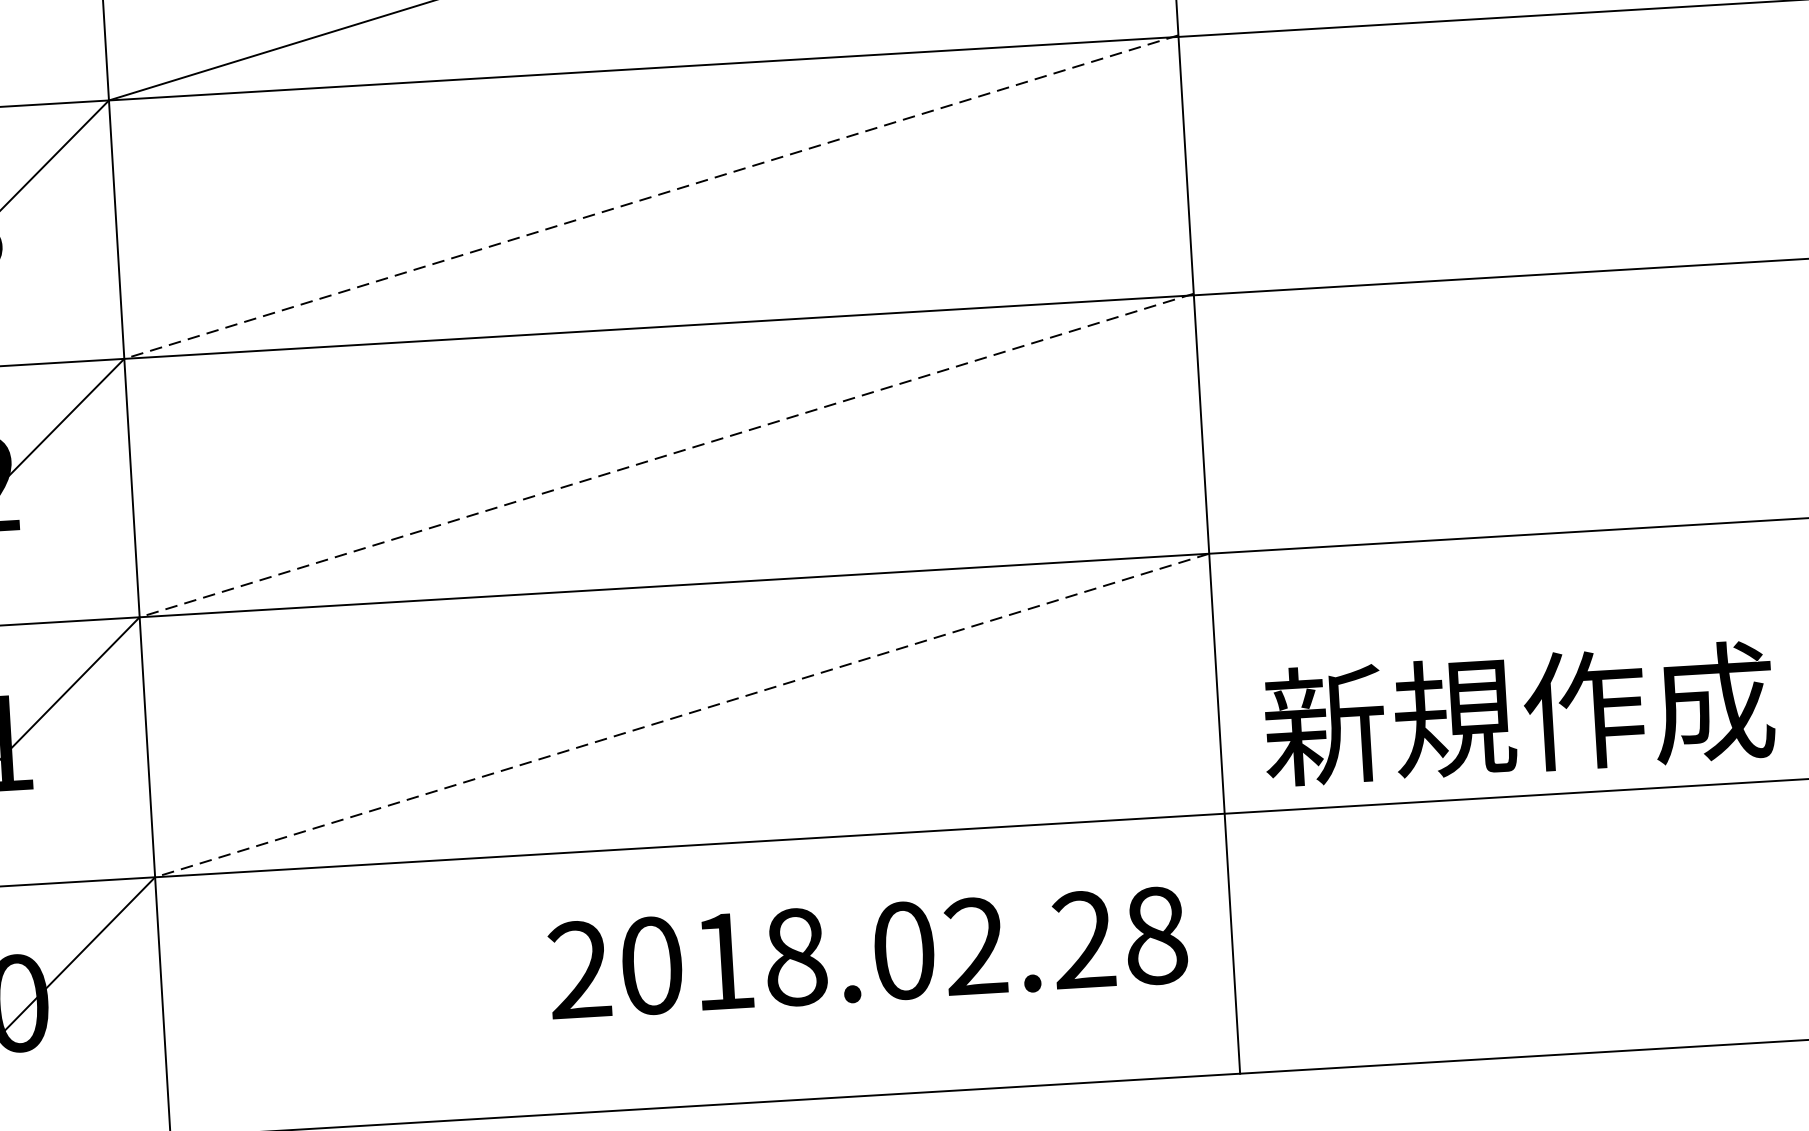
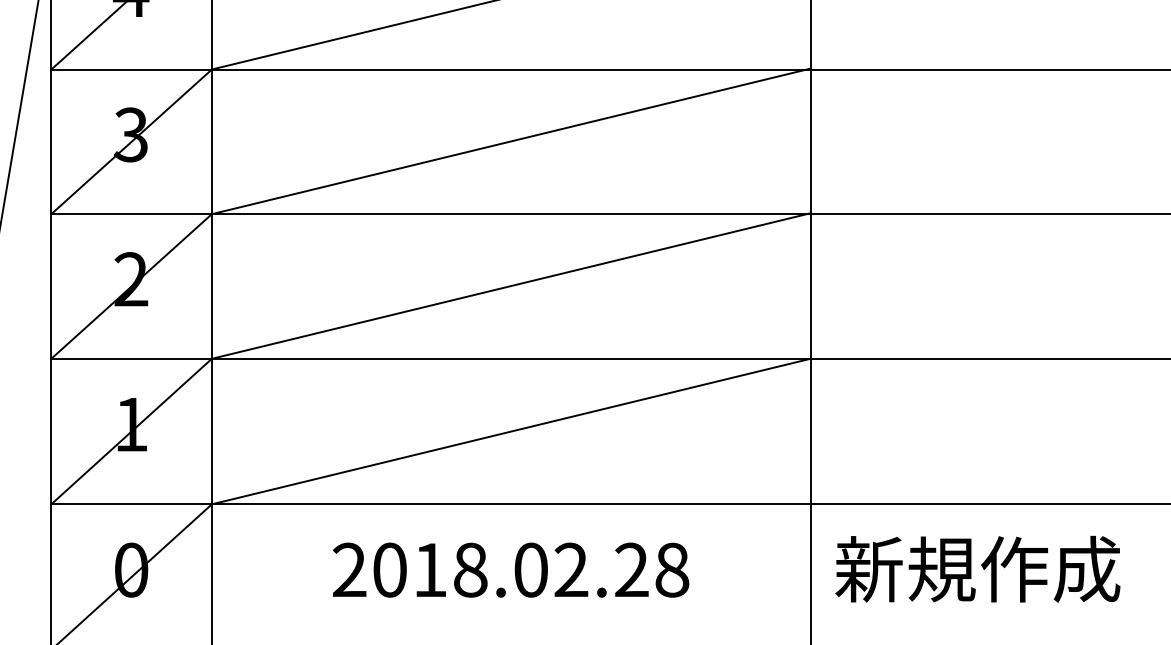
line: (650, 197) -> (510, 141), dashed -> solid
line: (665, 456) -> (510, 286), dashed -> solid
text: (1518, 712) -> (977, 568), moved
line: (680, 715) -> (510, 431), dashed -> solid
text: (868, 951) -> (511, 569), moved

